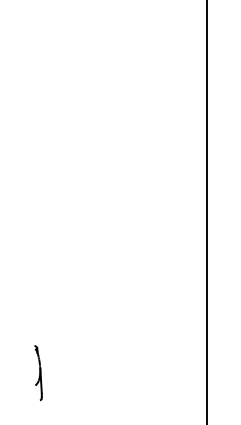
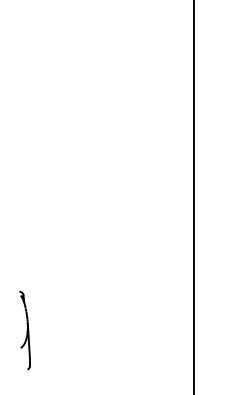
part: (38, 372) -> (25, 329), size x1.43

